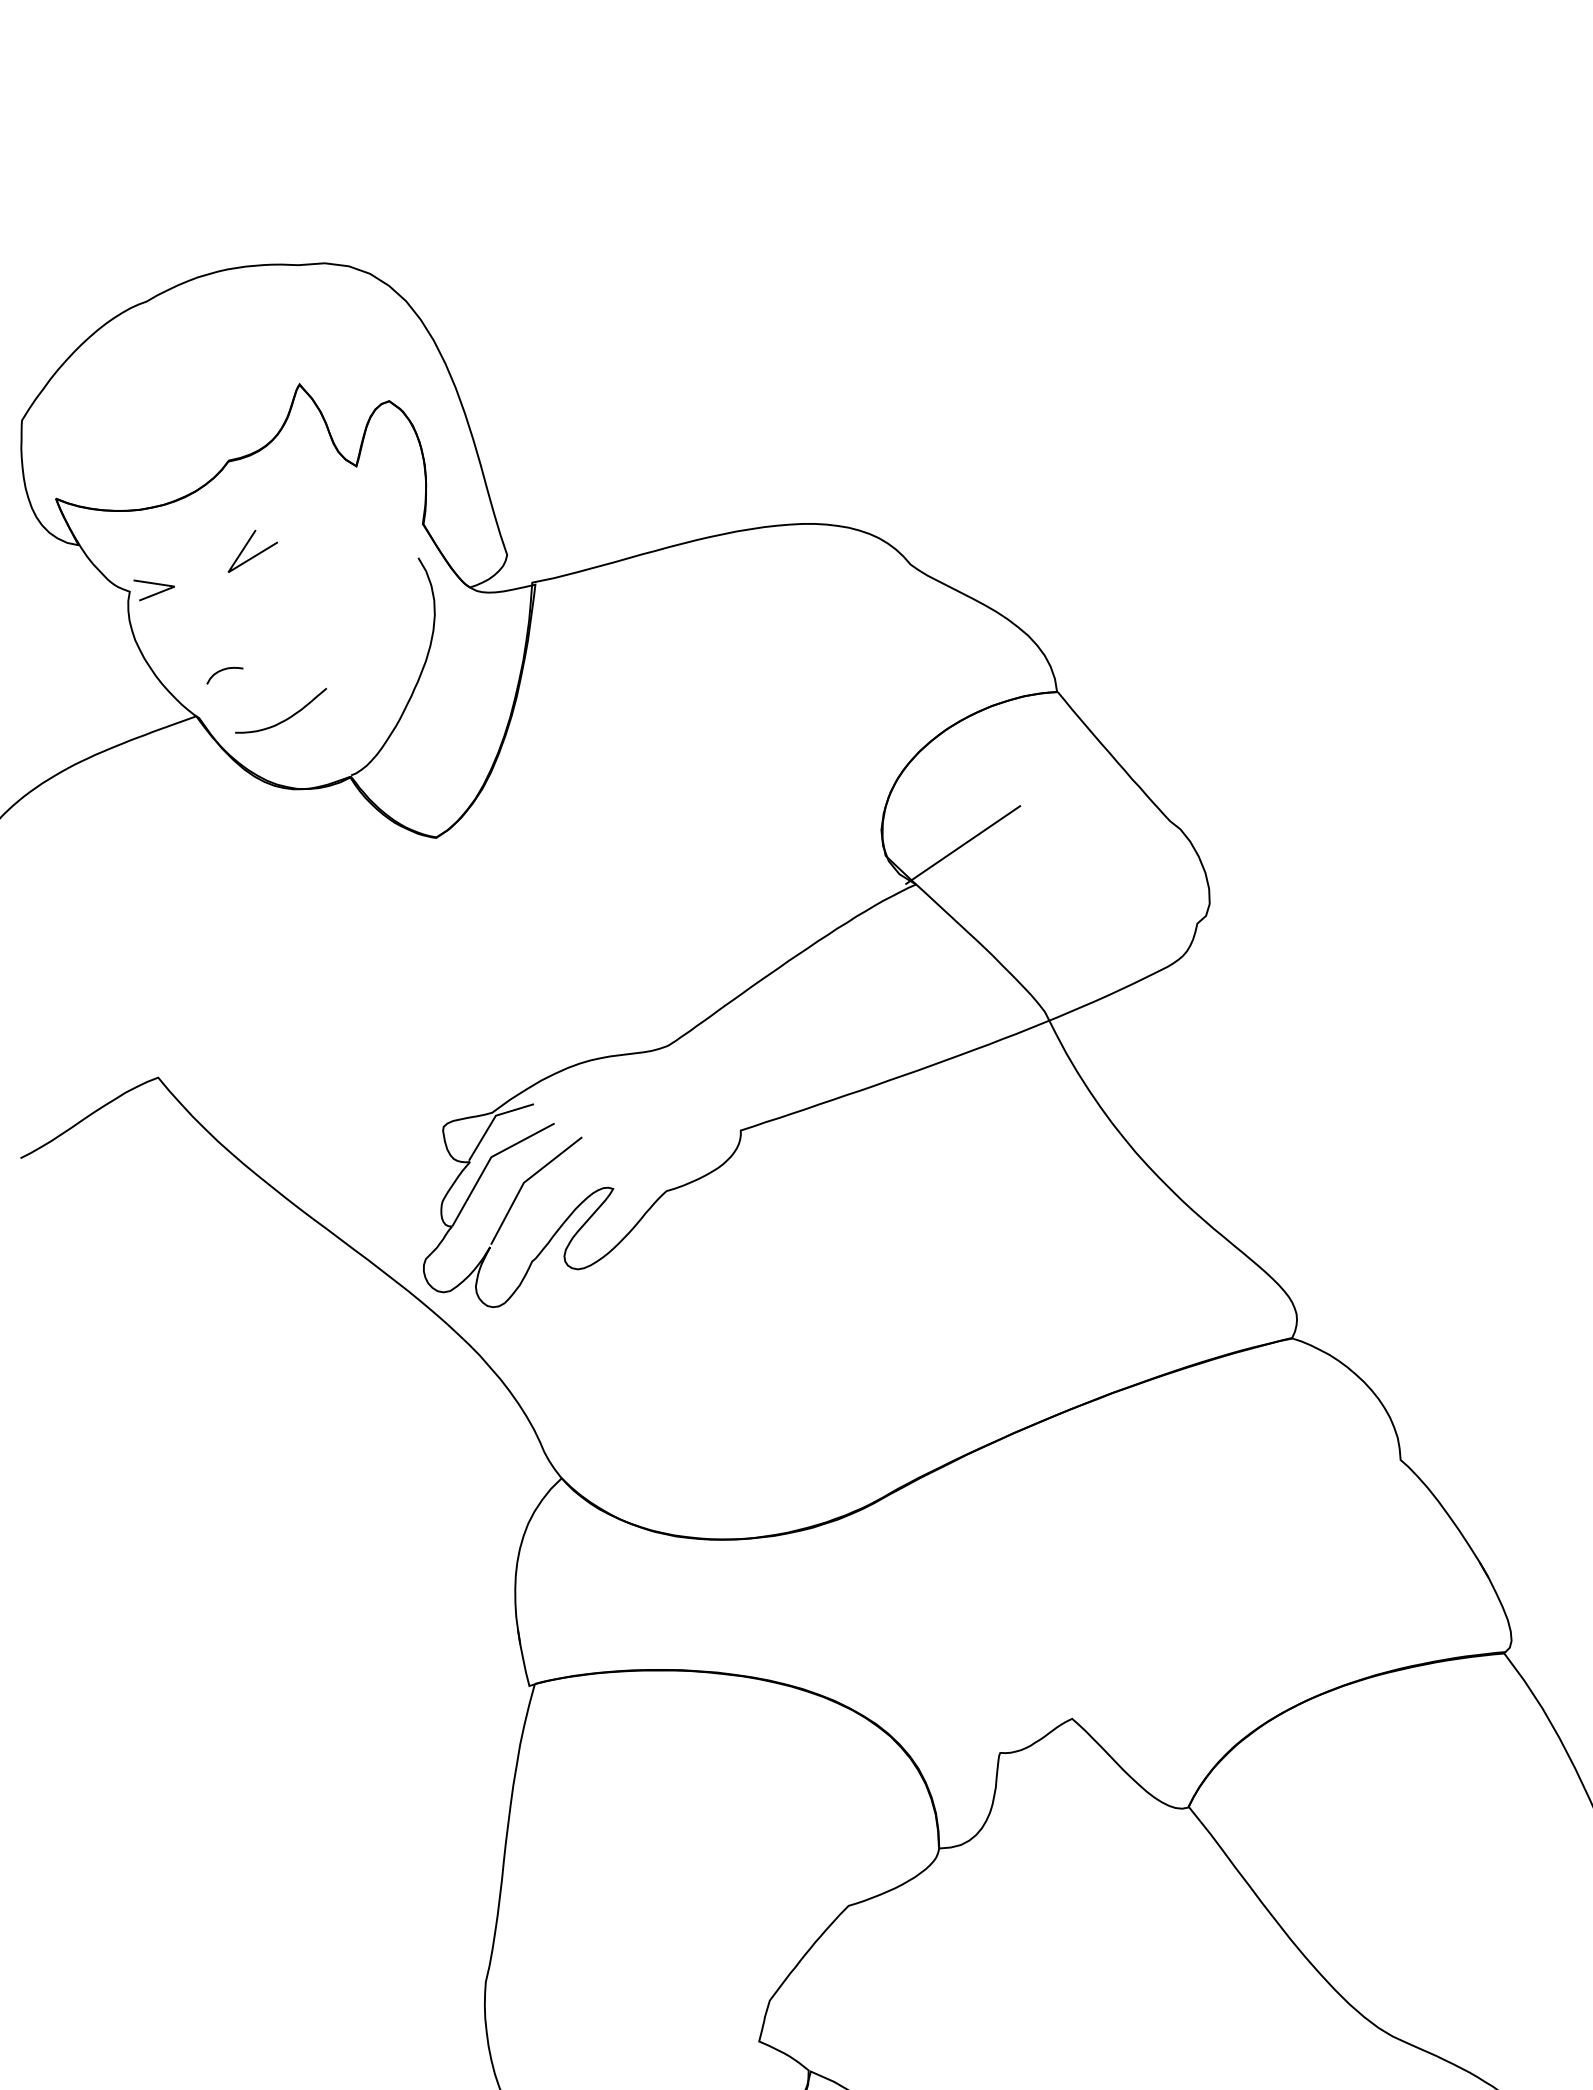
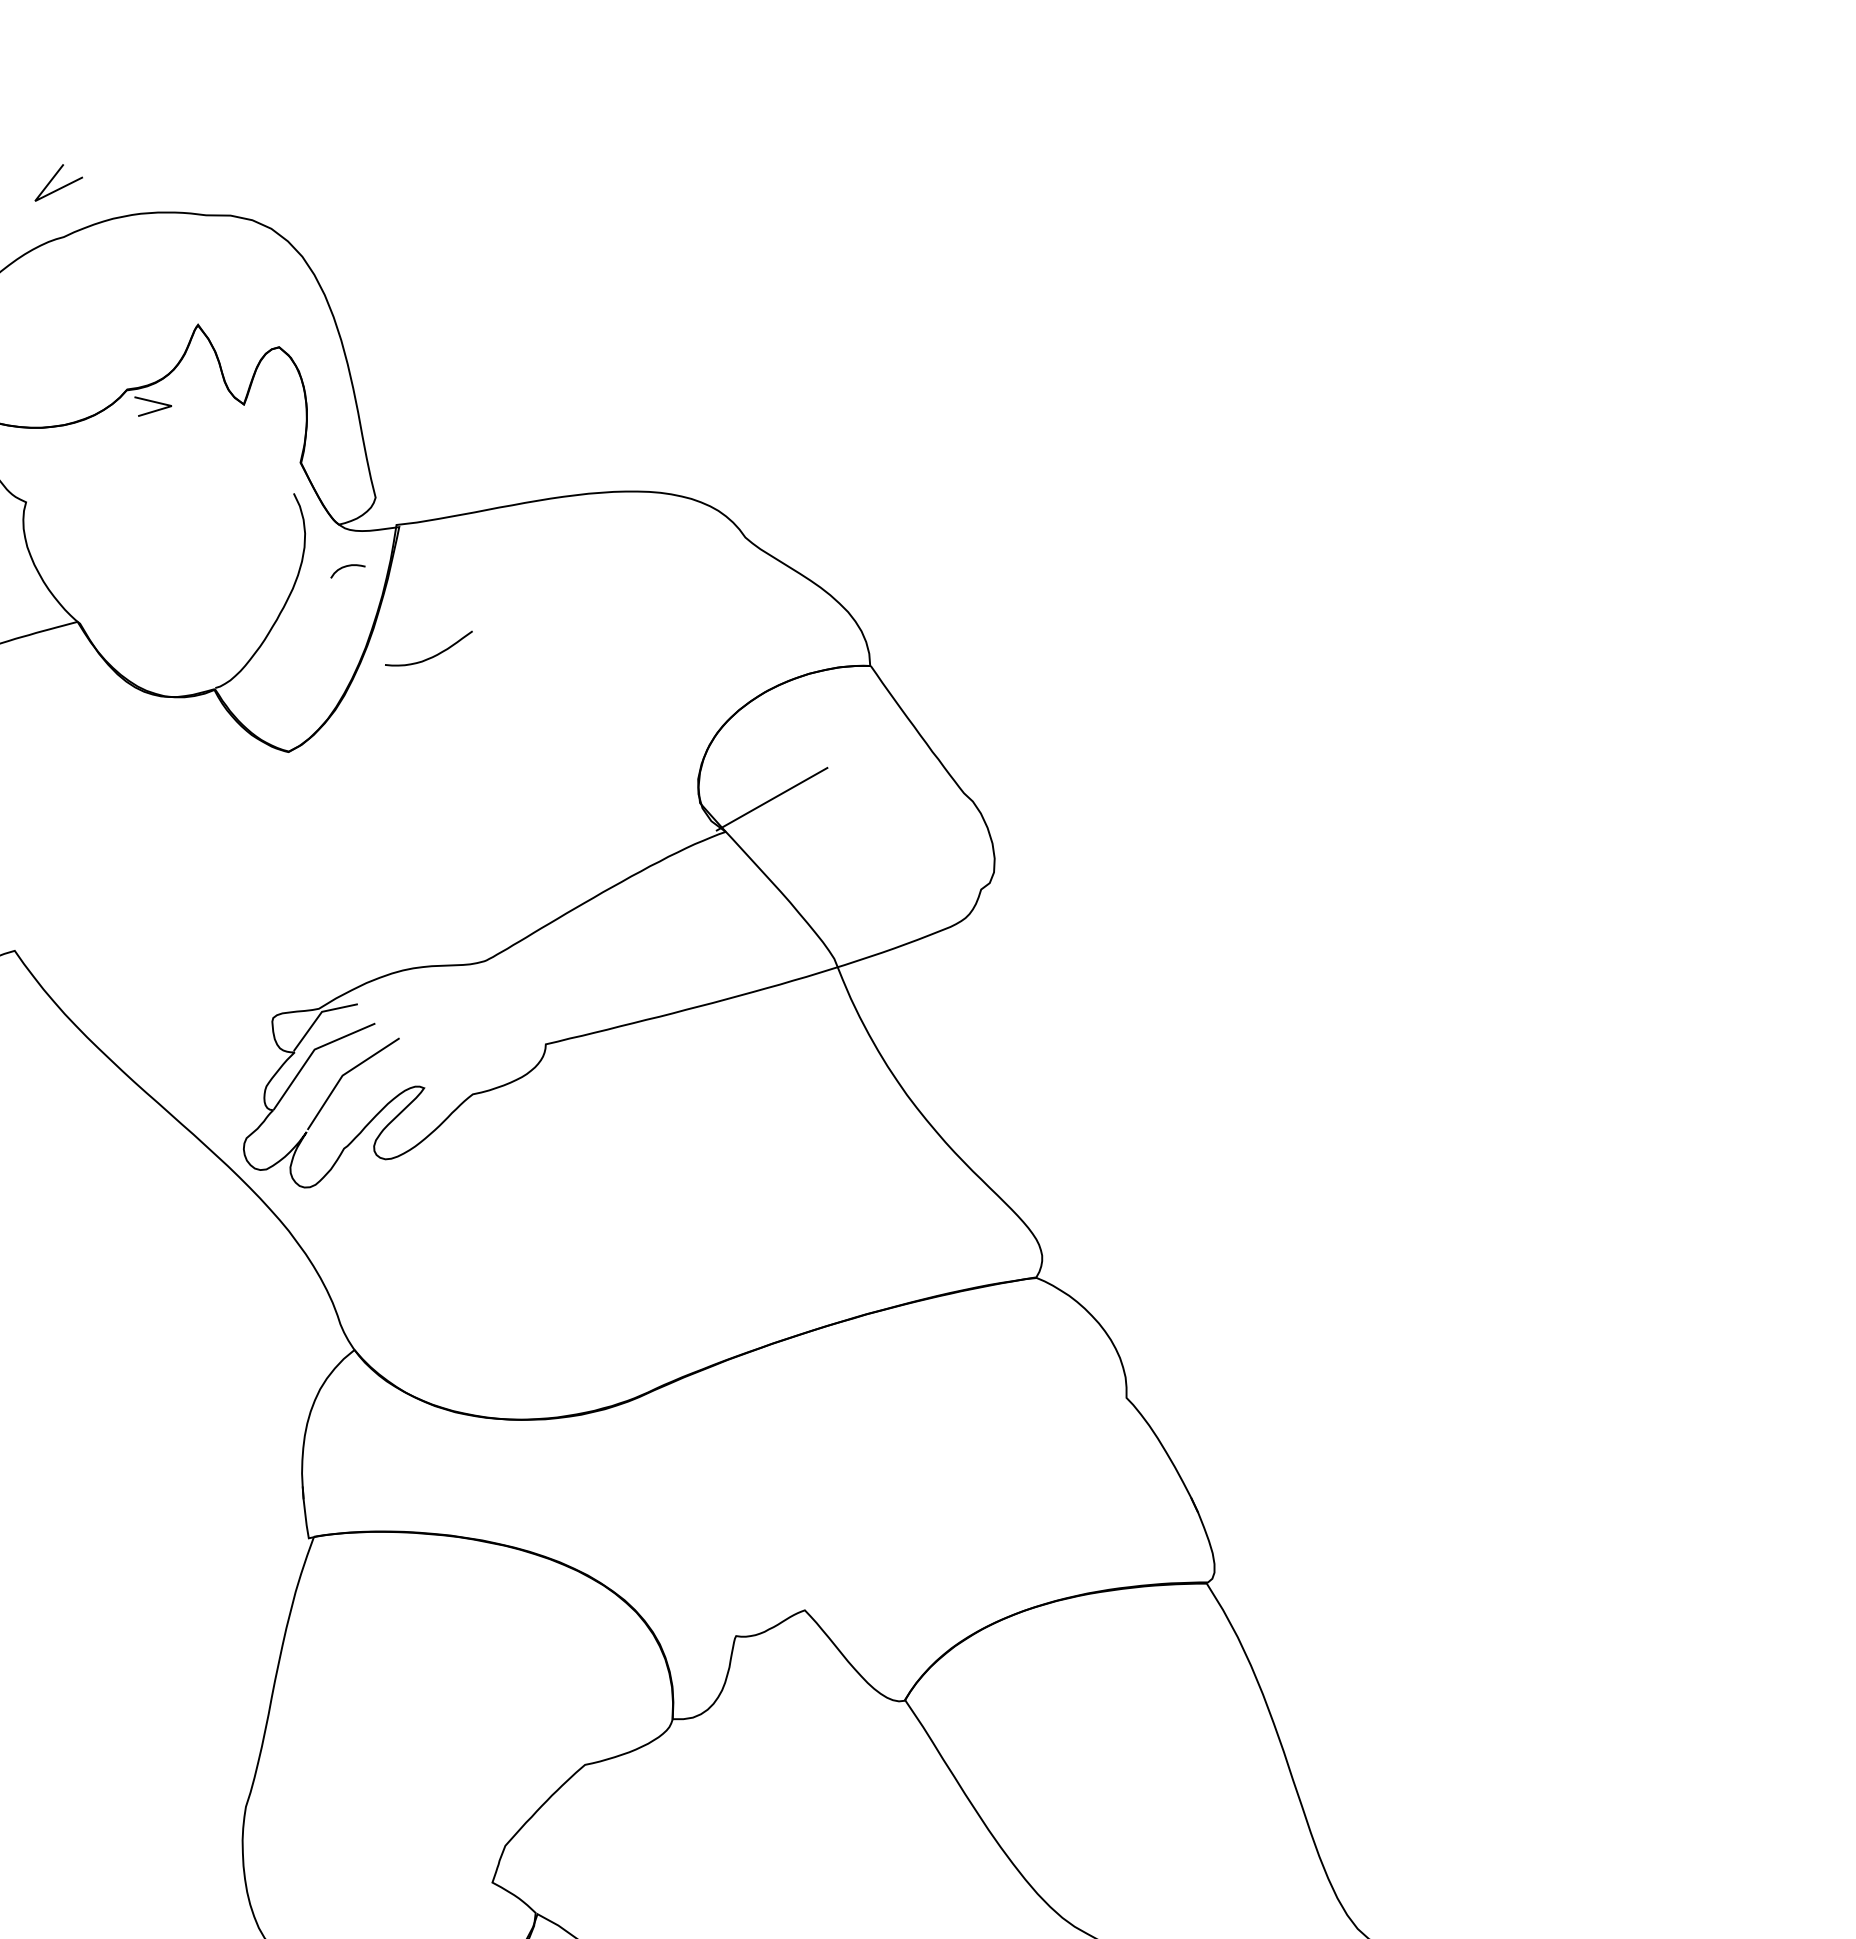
line: (254, 555) -> (60, 187), moved
line: (156, 585) -> (155, 403), moved
curve: (222, 671) -> (346, 567), moved
curve: (284, 719) -> (431, 656), moved

